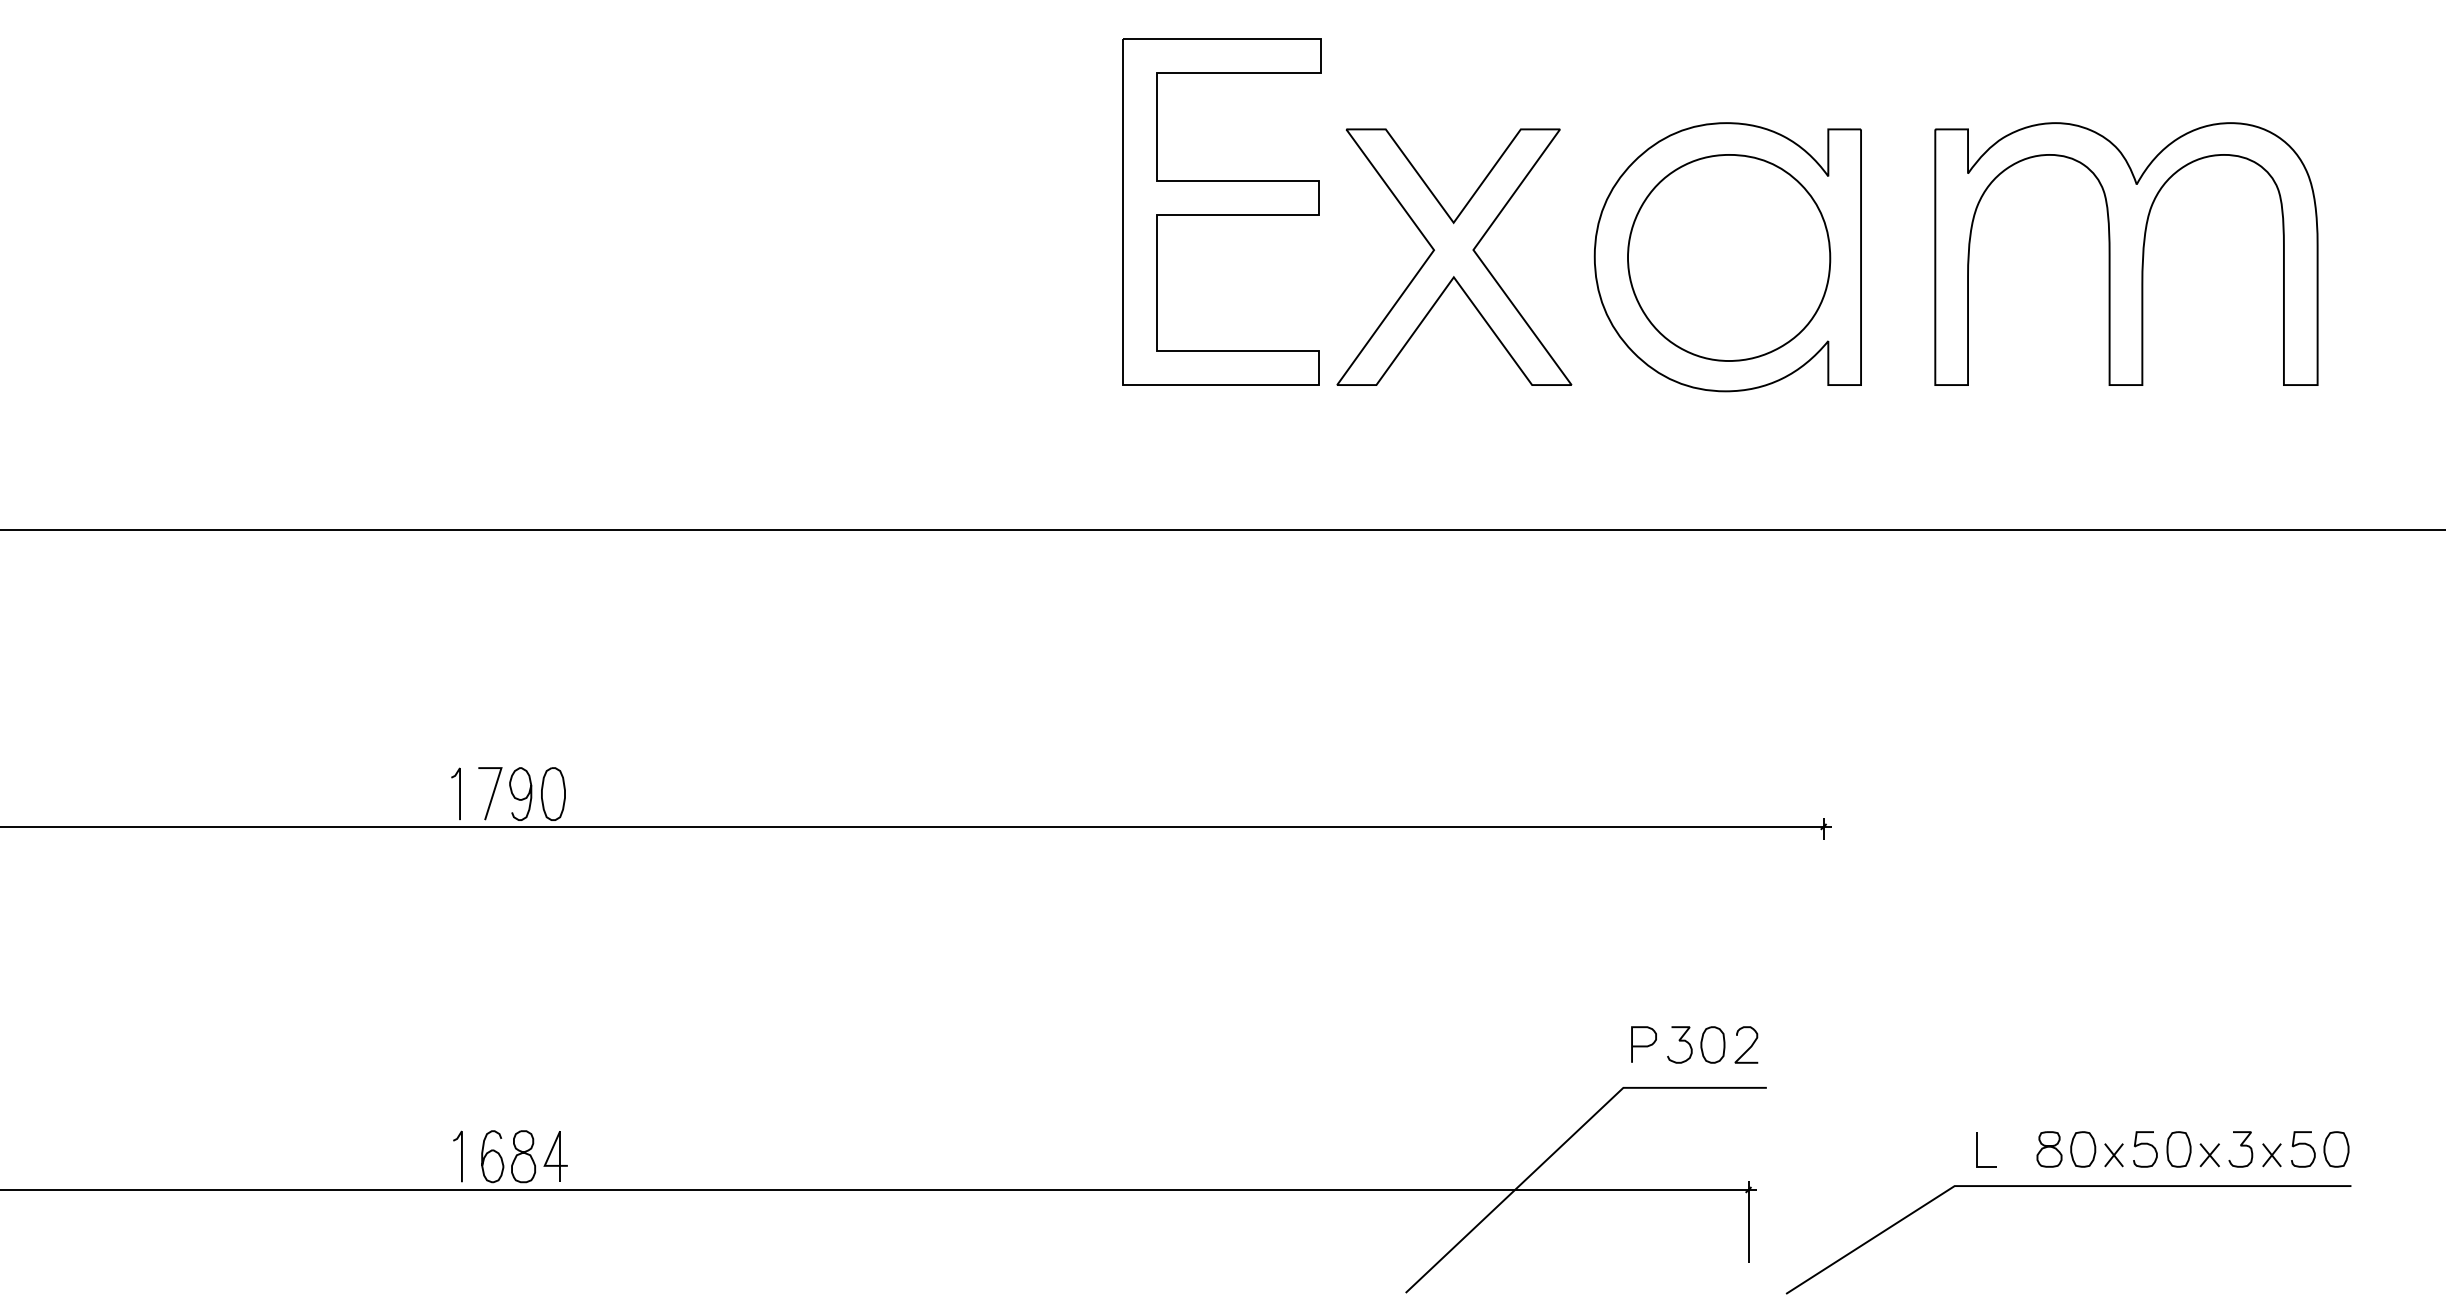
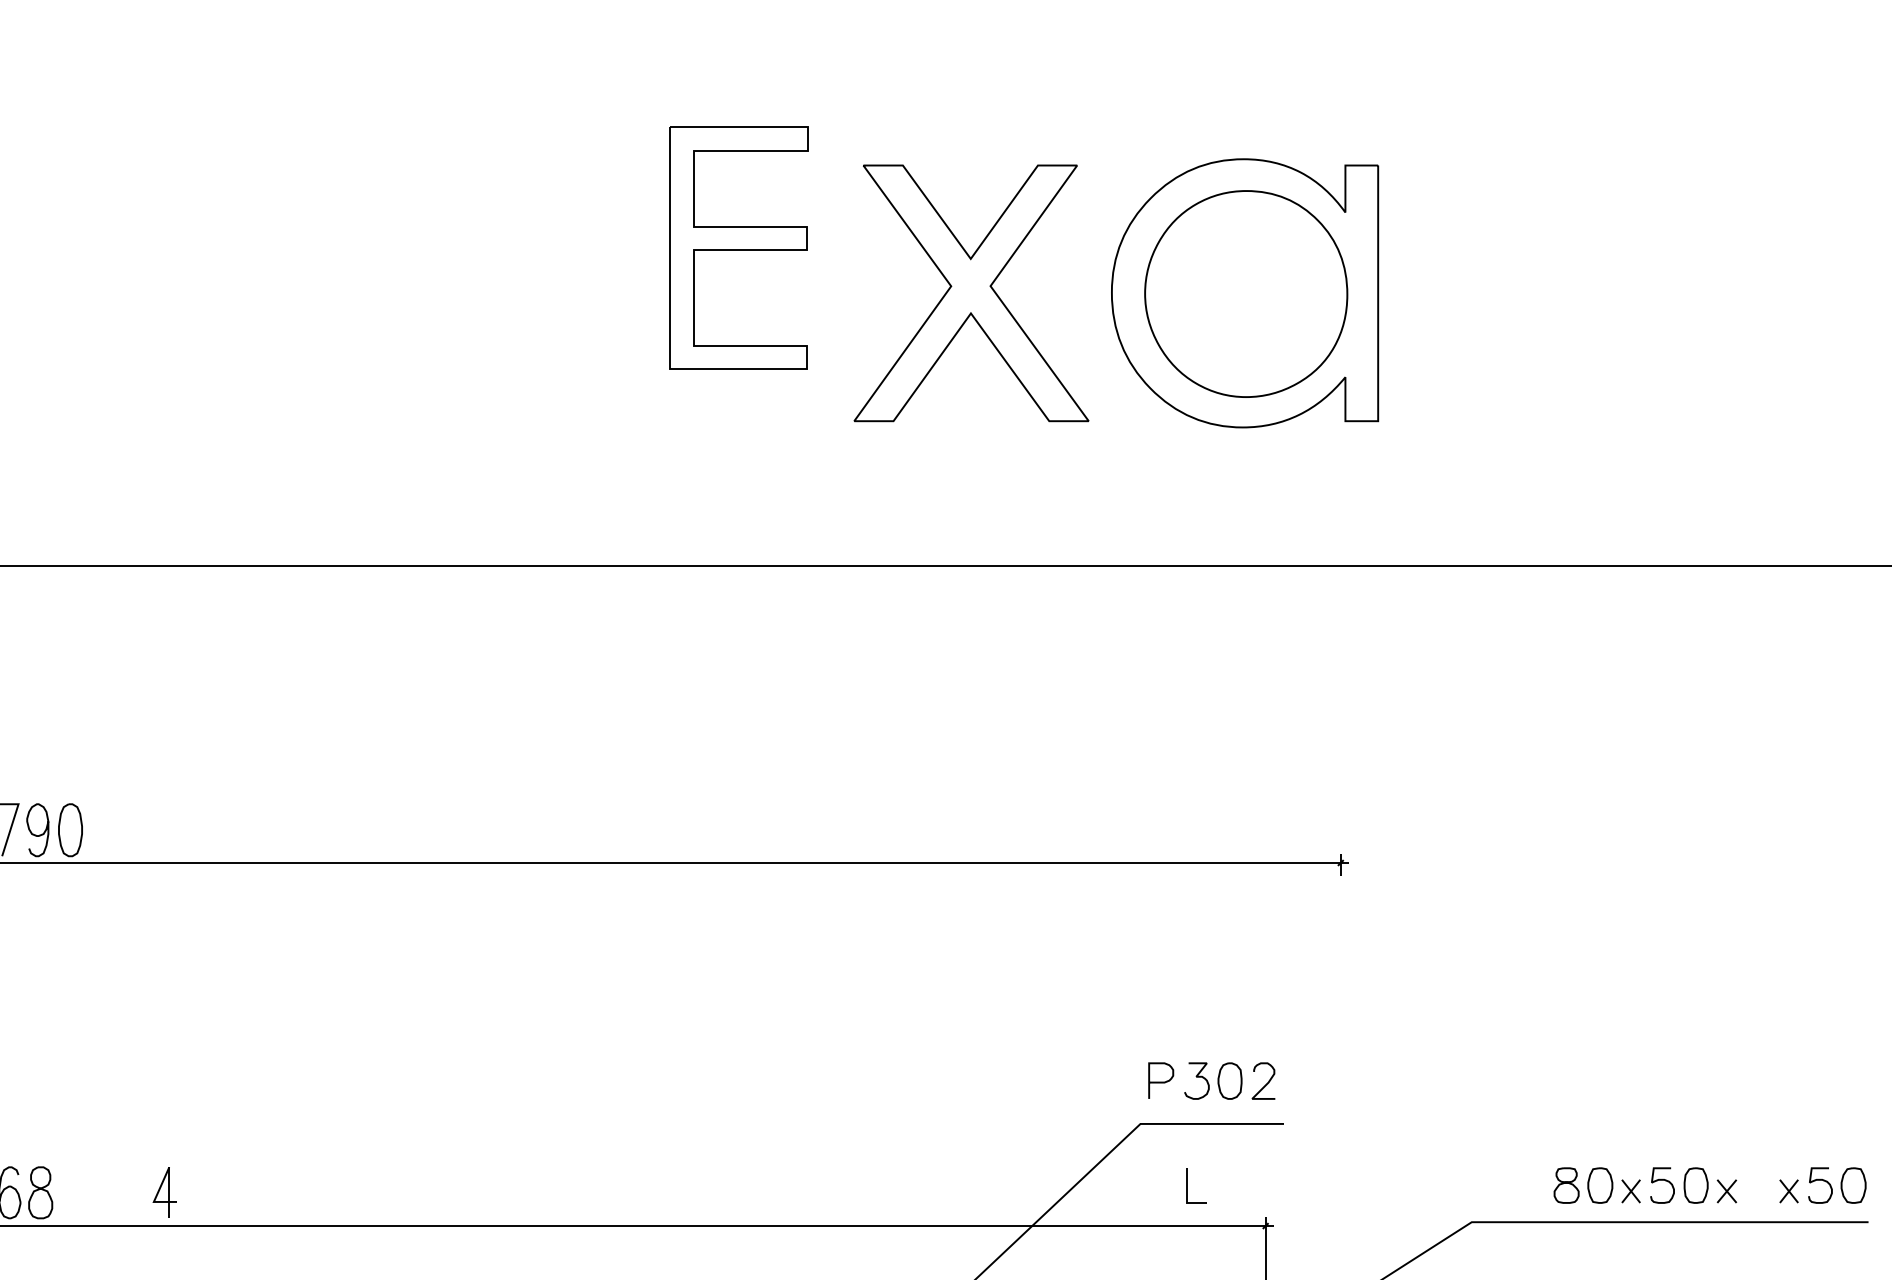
part: (1221, 211) -> (738, 247), size x0.7
part: (2126, 253) -> (1643, 289), removed
curve: (2240, 1146) -> (1757, 1182), removed
curve: (1977, 1149) -> (1187, 1185), moved
part: (555, 1156) -> (164, 1192), moved

